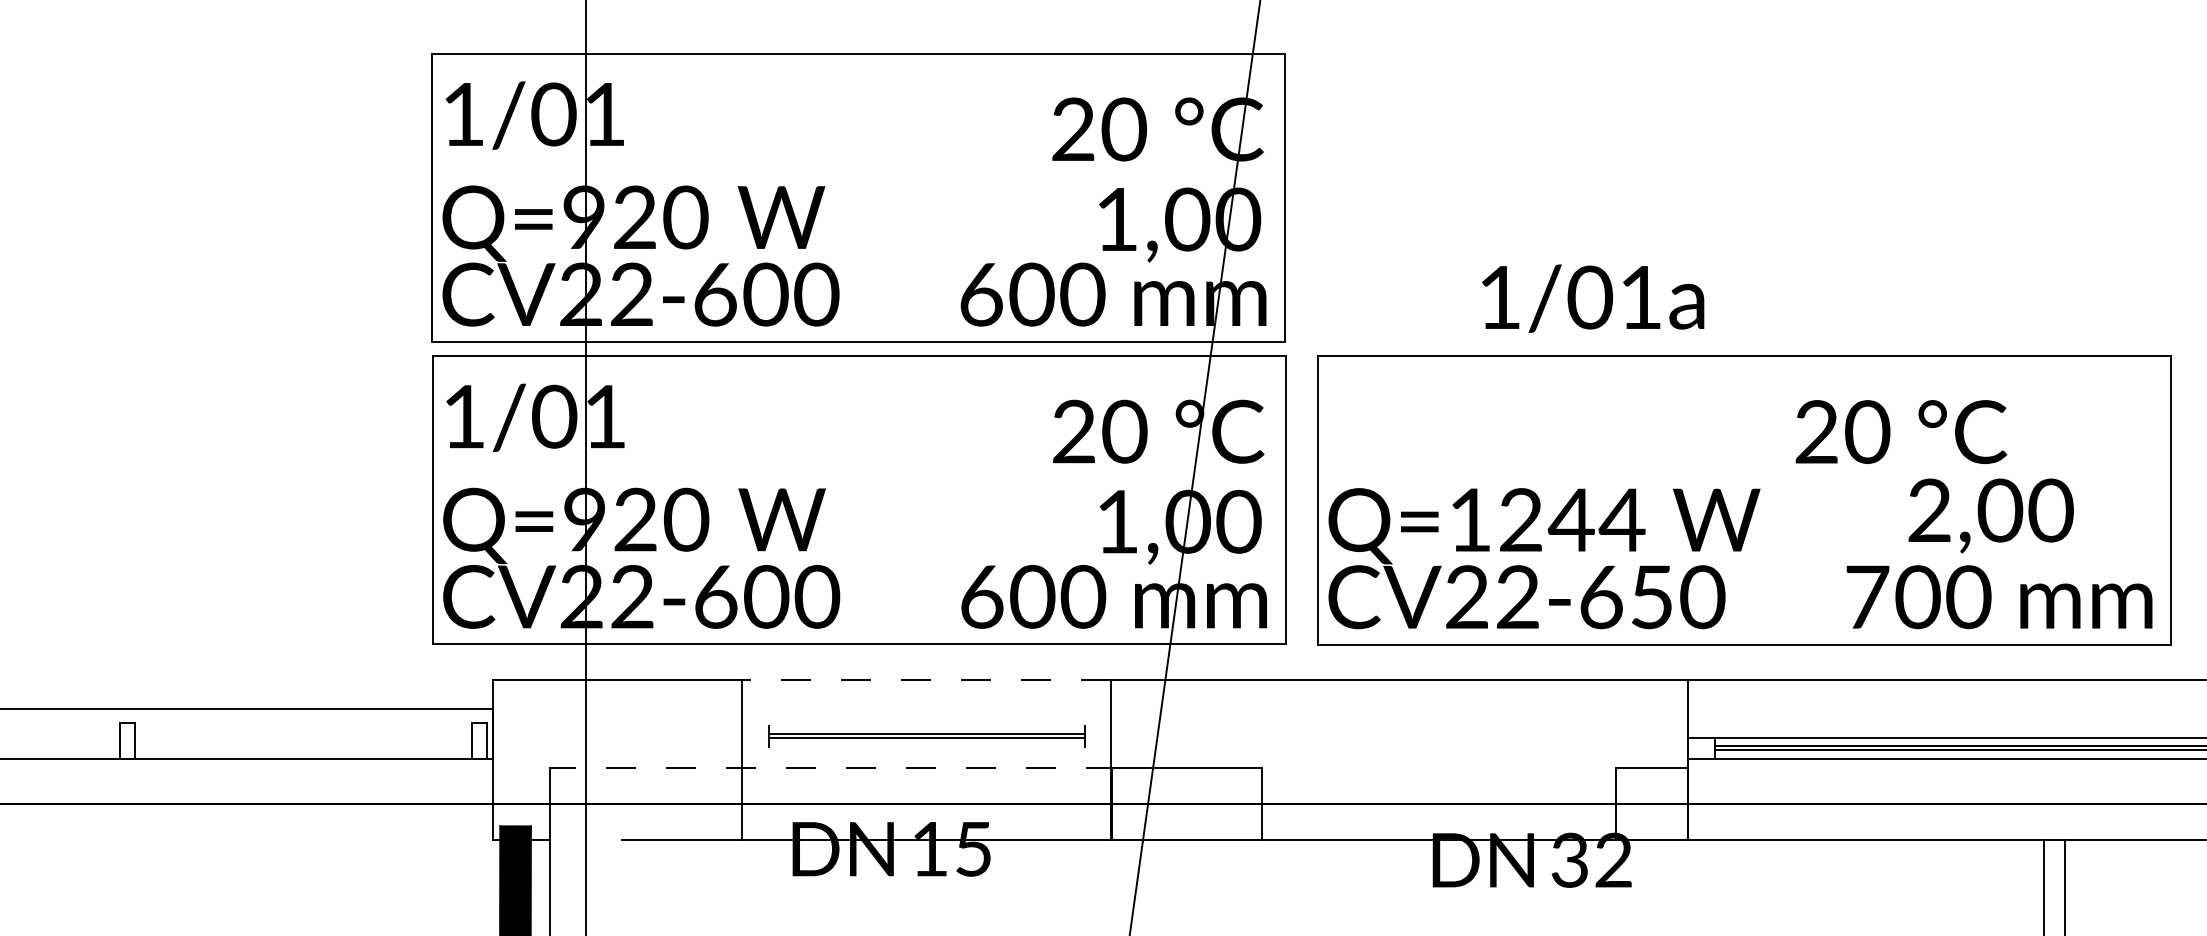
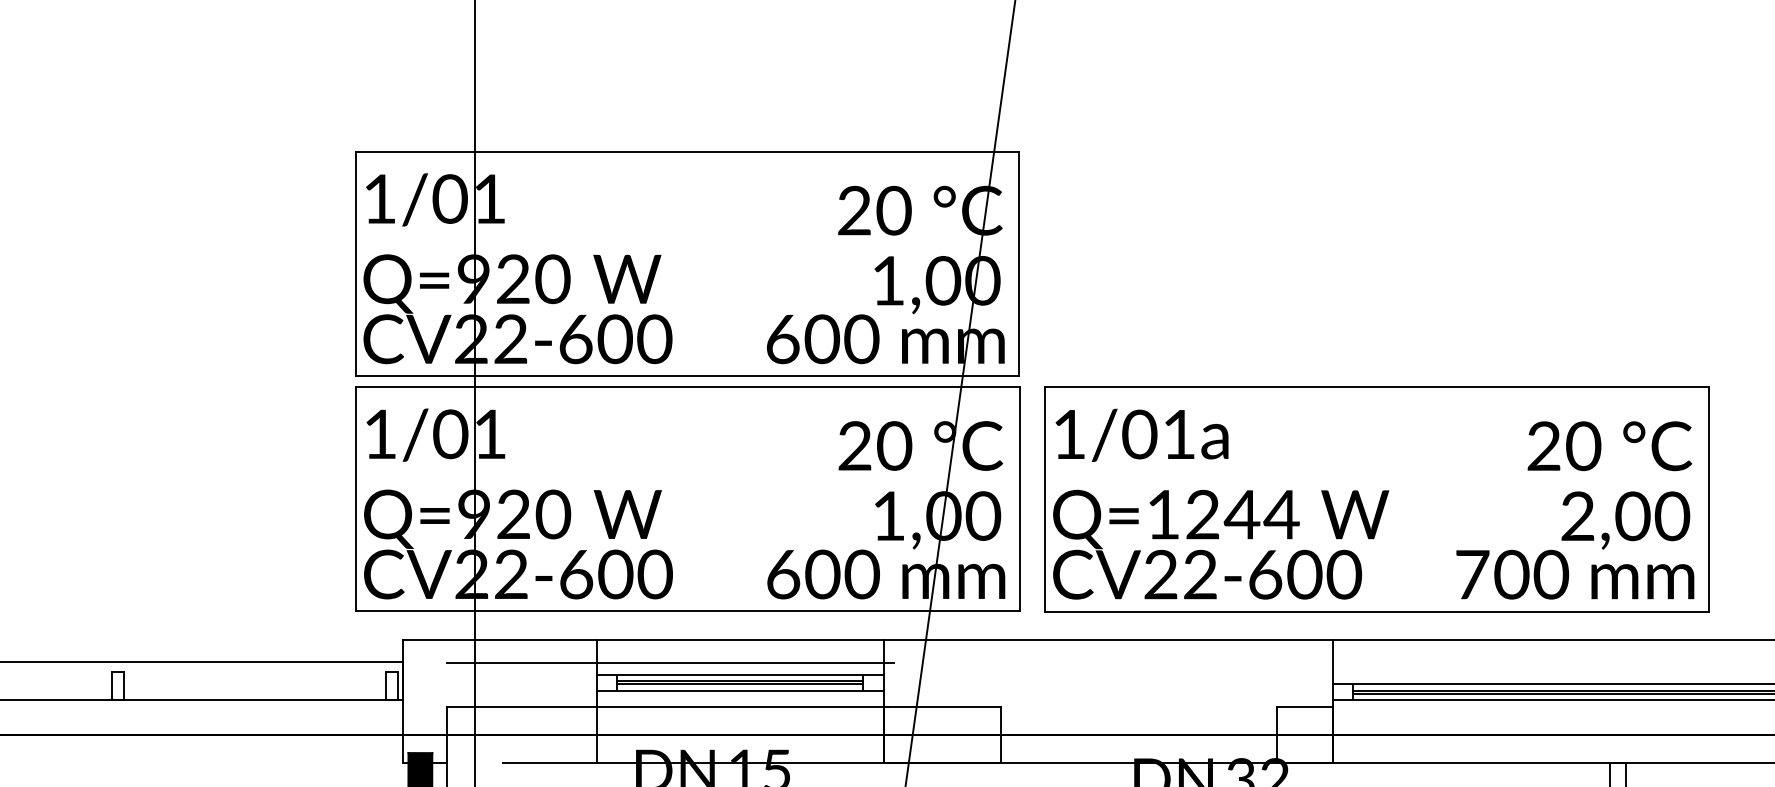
text: (1592, 297) -> (1141, 434), moved
text: (1900, 432) -> (1609, 446), moved
text: (1990, 515) -> (1625, 520), moved
text: (1651, 596) -> (1304, 574), CV22-650 -> CV22-600
line: (926, 680) -> (740, 639), dashed -> solid
line: (836, 709) -> (670, 662), added
line: (926, 725) -> (740, 674), added
line: (926, 745) -> (740, 690), added
line: (833, 767) -> (667, 707), dashed -> solid

